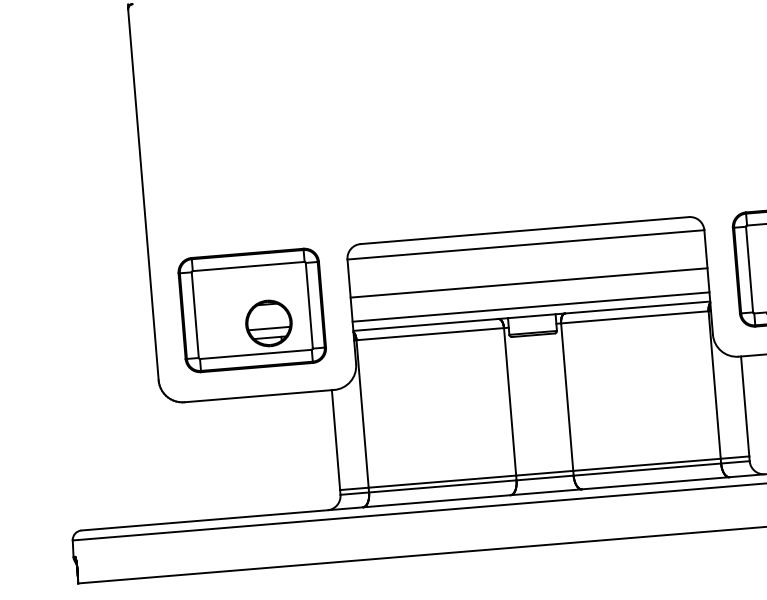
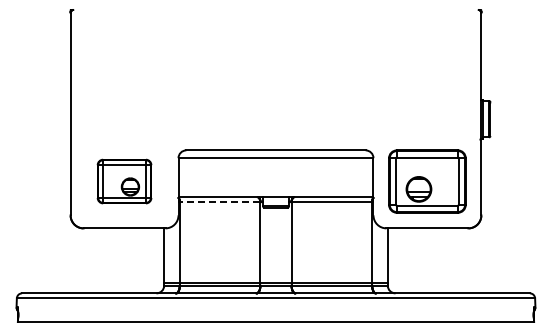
line: (528, 282) -> (275, 178), removed
line: (530, 307) -> (275, 192), removed
part: (252, 310) -> (124, 181), size x0.7
line: (429, 334) -> (219, 202), solid -> dashed

